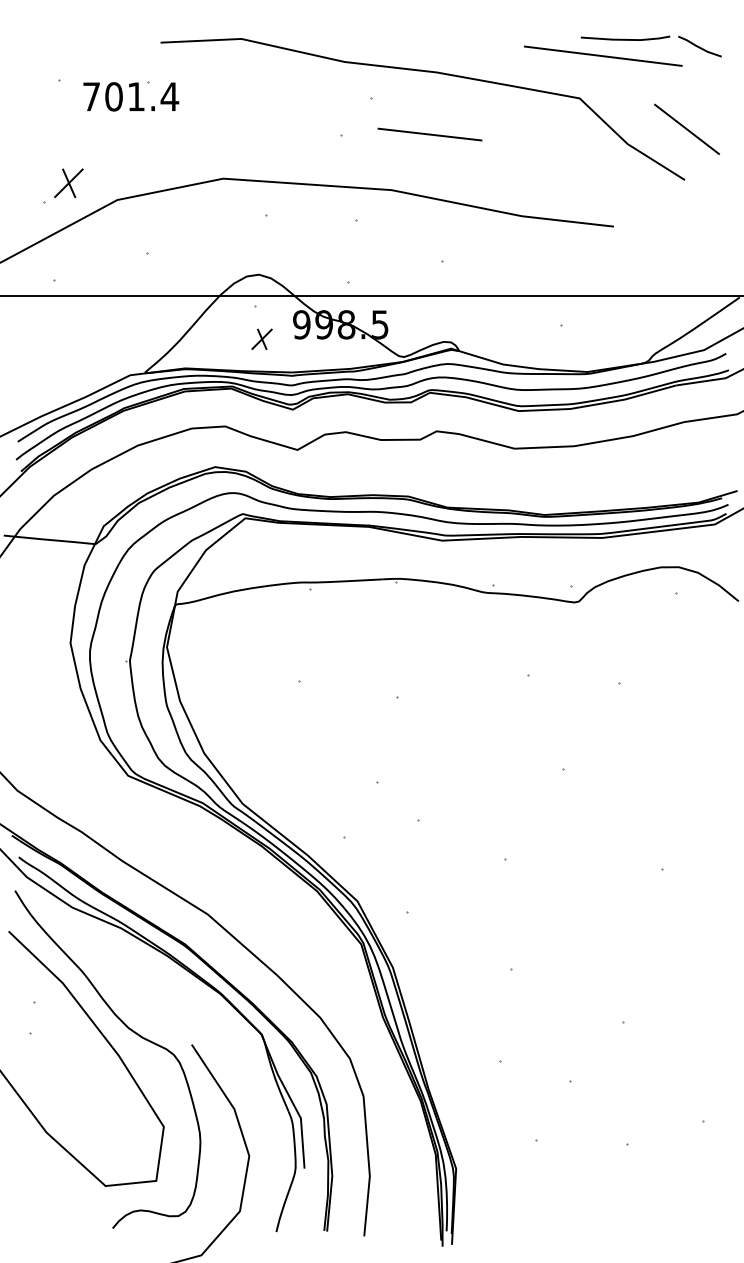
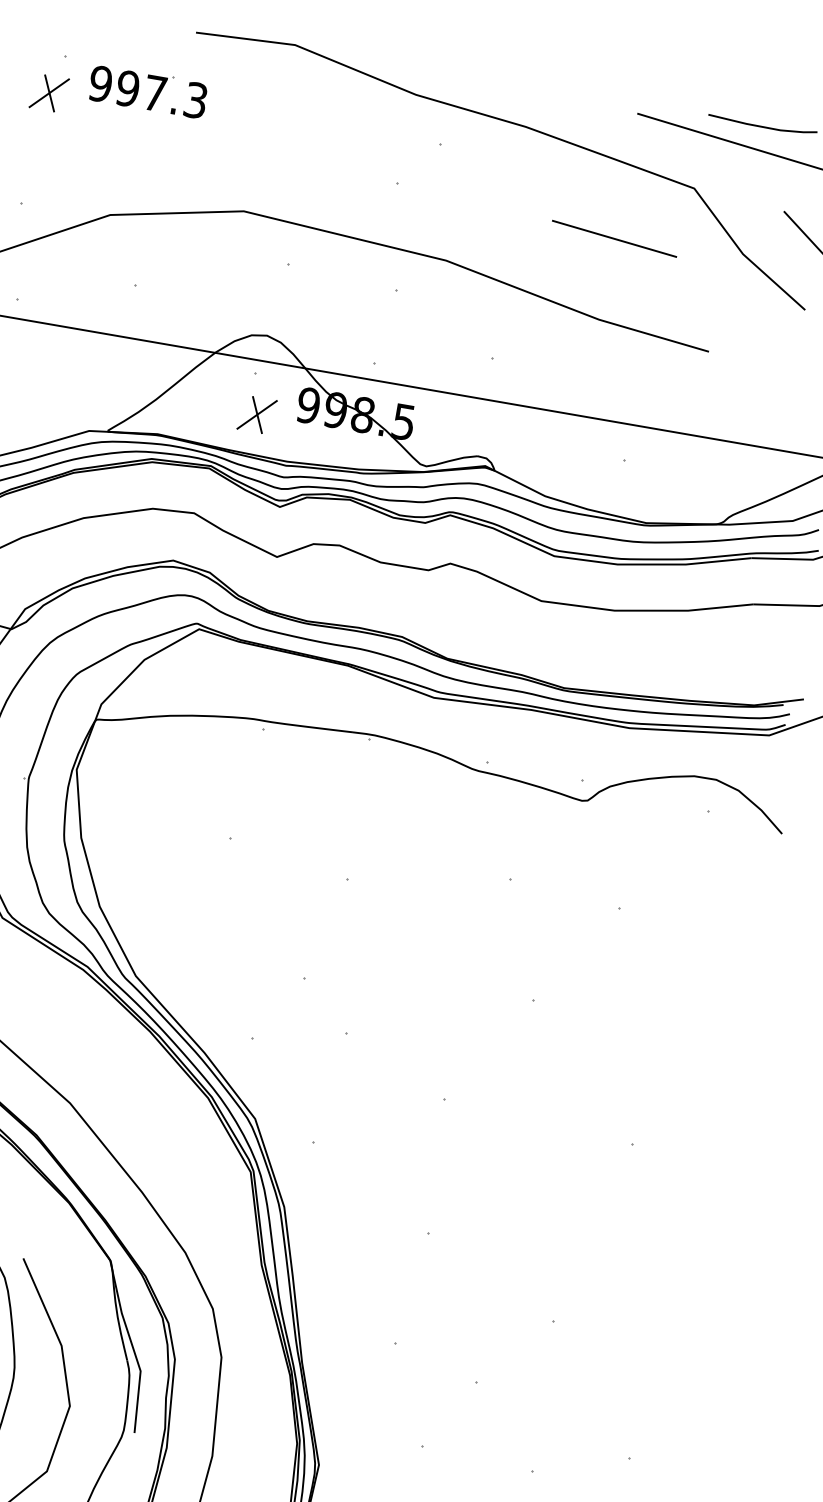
text: (130, 96) -> (148, 91), 701.4 -> 997.3
line: (429, 134) -> (613, 238), moved
part: (68, 183) -> (48, 93), moved
part: (261, 339) -> (256, 415), size x1.43

